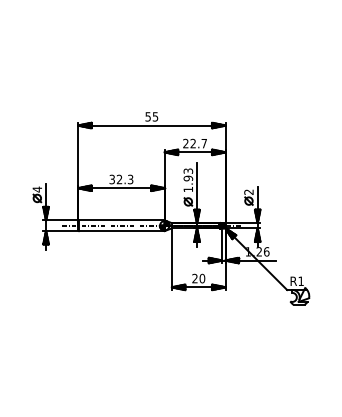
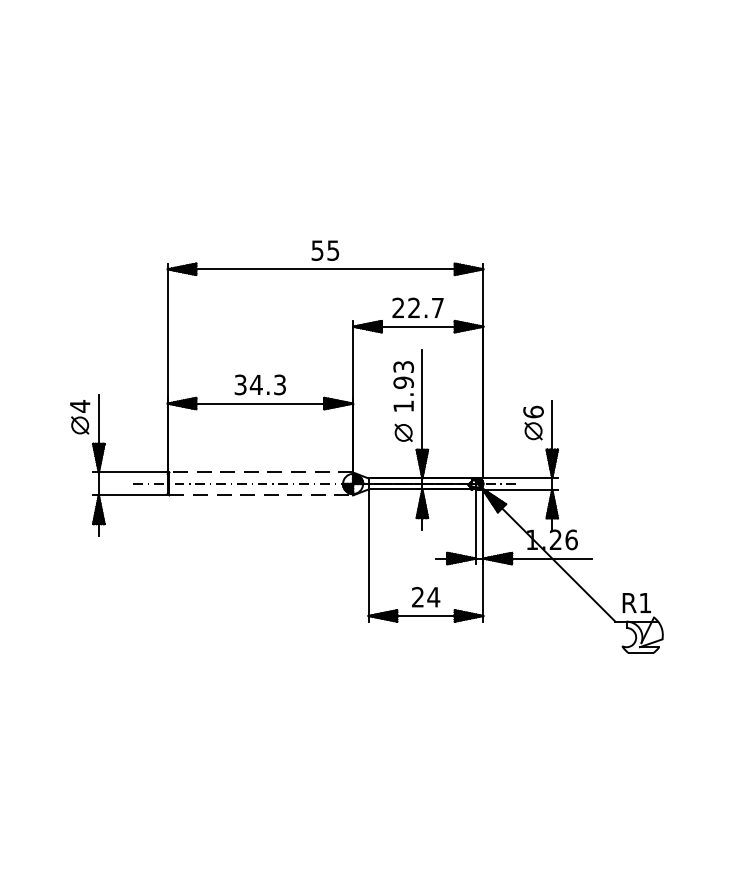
text: (119, 179) -> (256, 384), 32.3 -> 34.3
text: (248, 191) -> (532, 410), 2 -> 6
line: (121, 220) -> (260, 472), solid -> dashed
line: (121, 231) -> (260, 496), solid -> dashed
text: (202, 278) -> (433, 596), 20 -> 24

